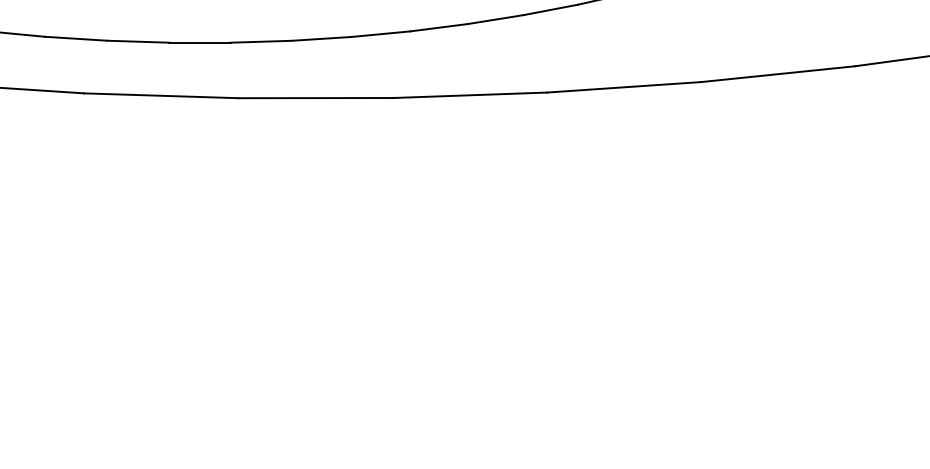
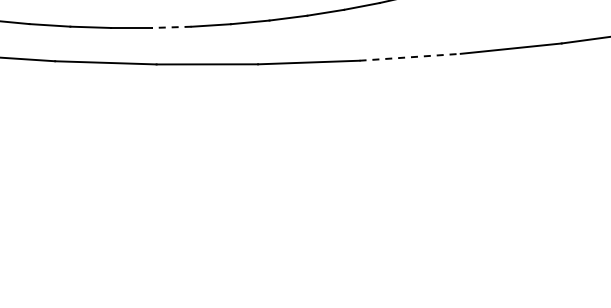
line: (261, 41) -> (171, 27), solid -> dashed
line: (624, 87) -> (410, 57), solid -> dashed

